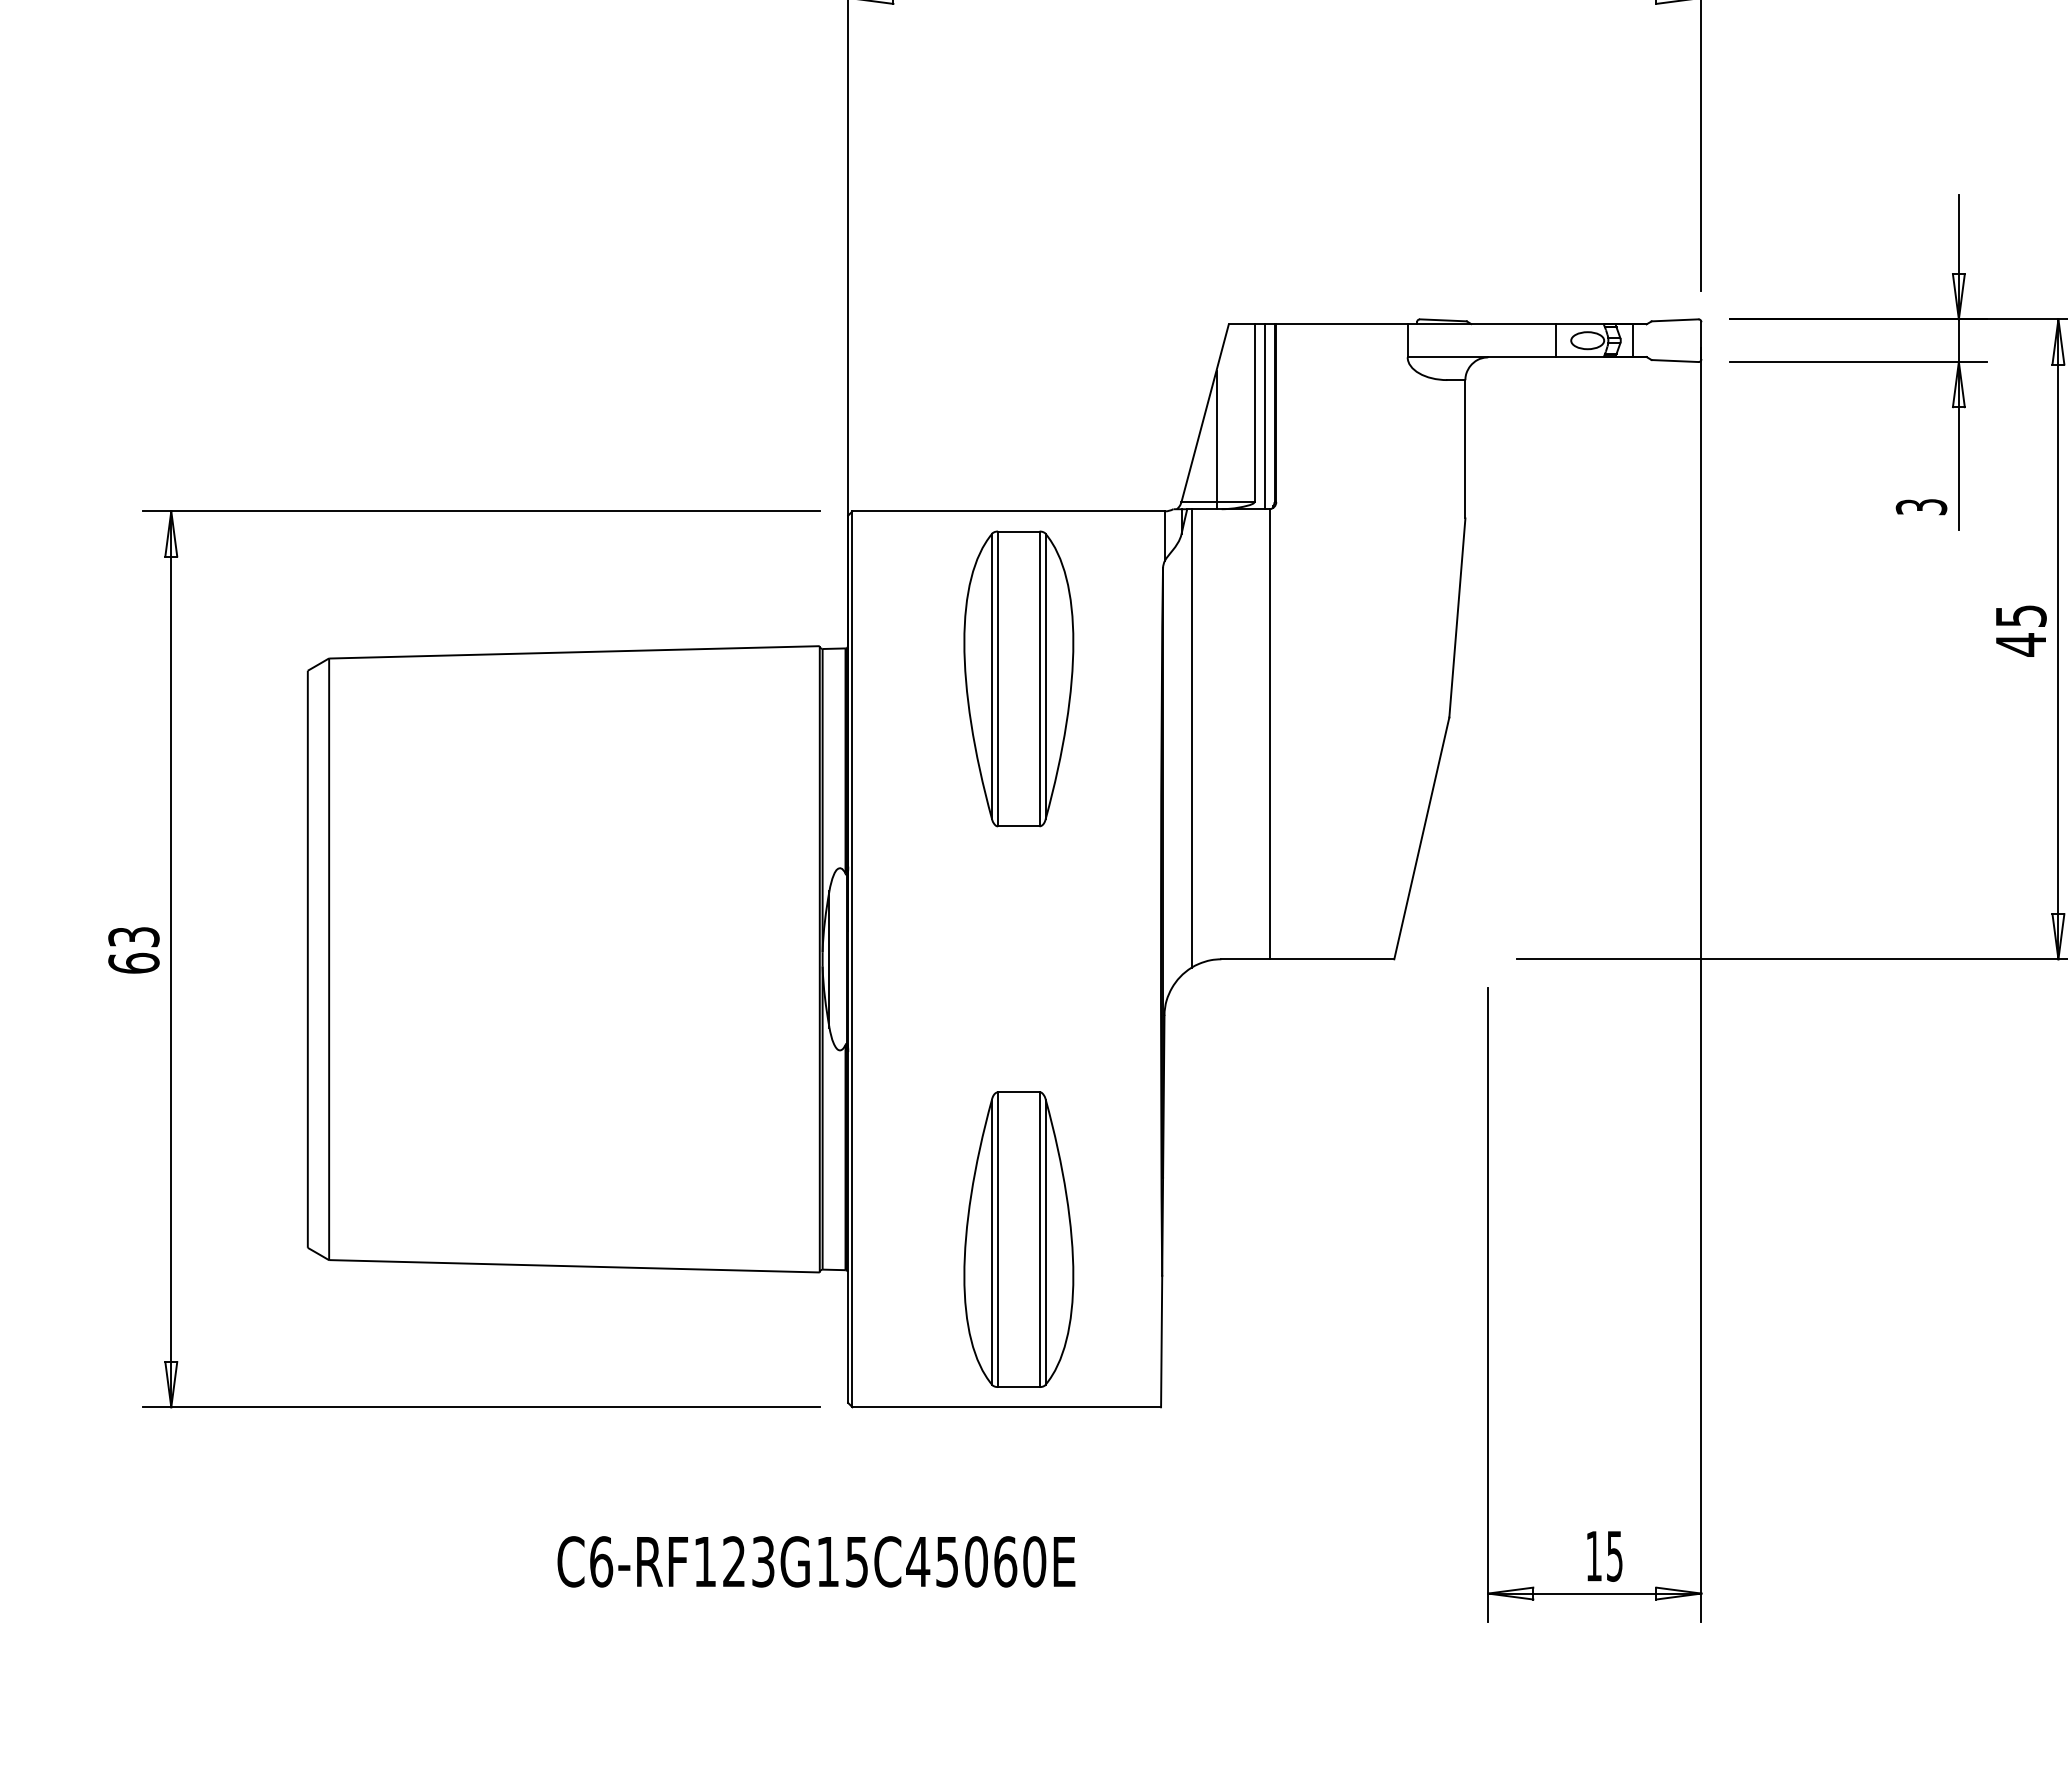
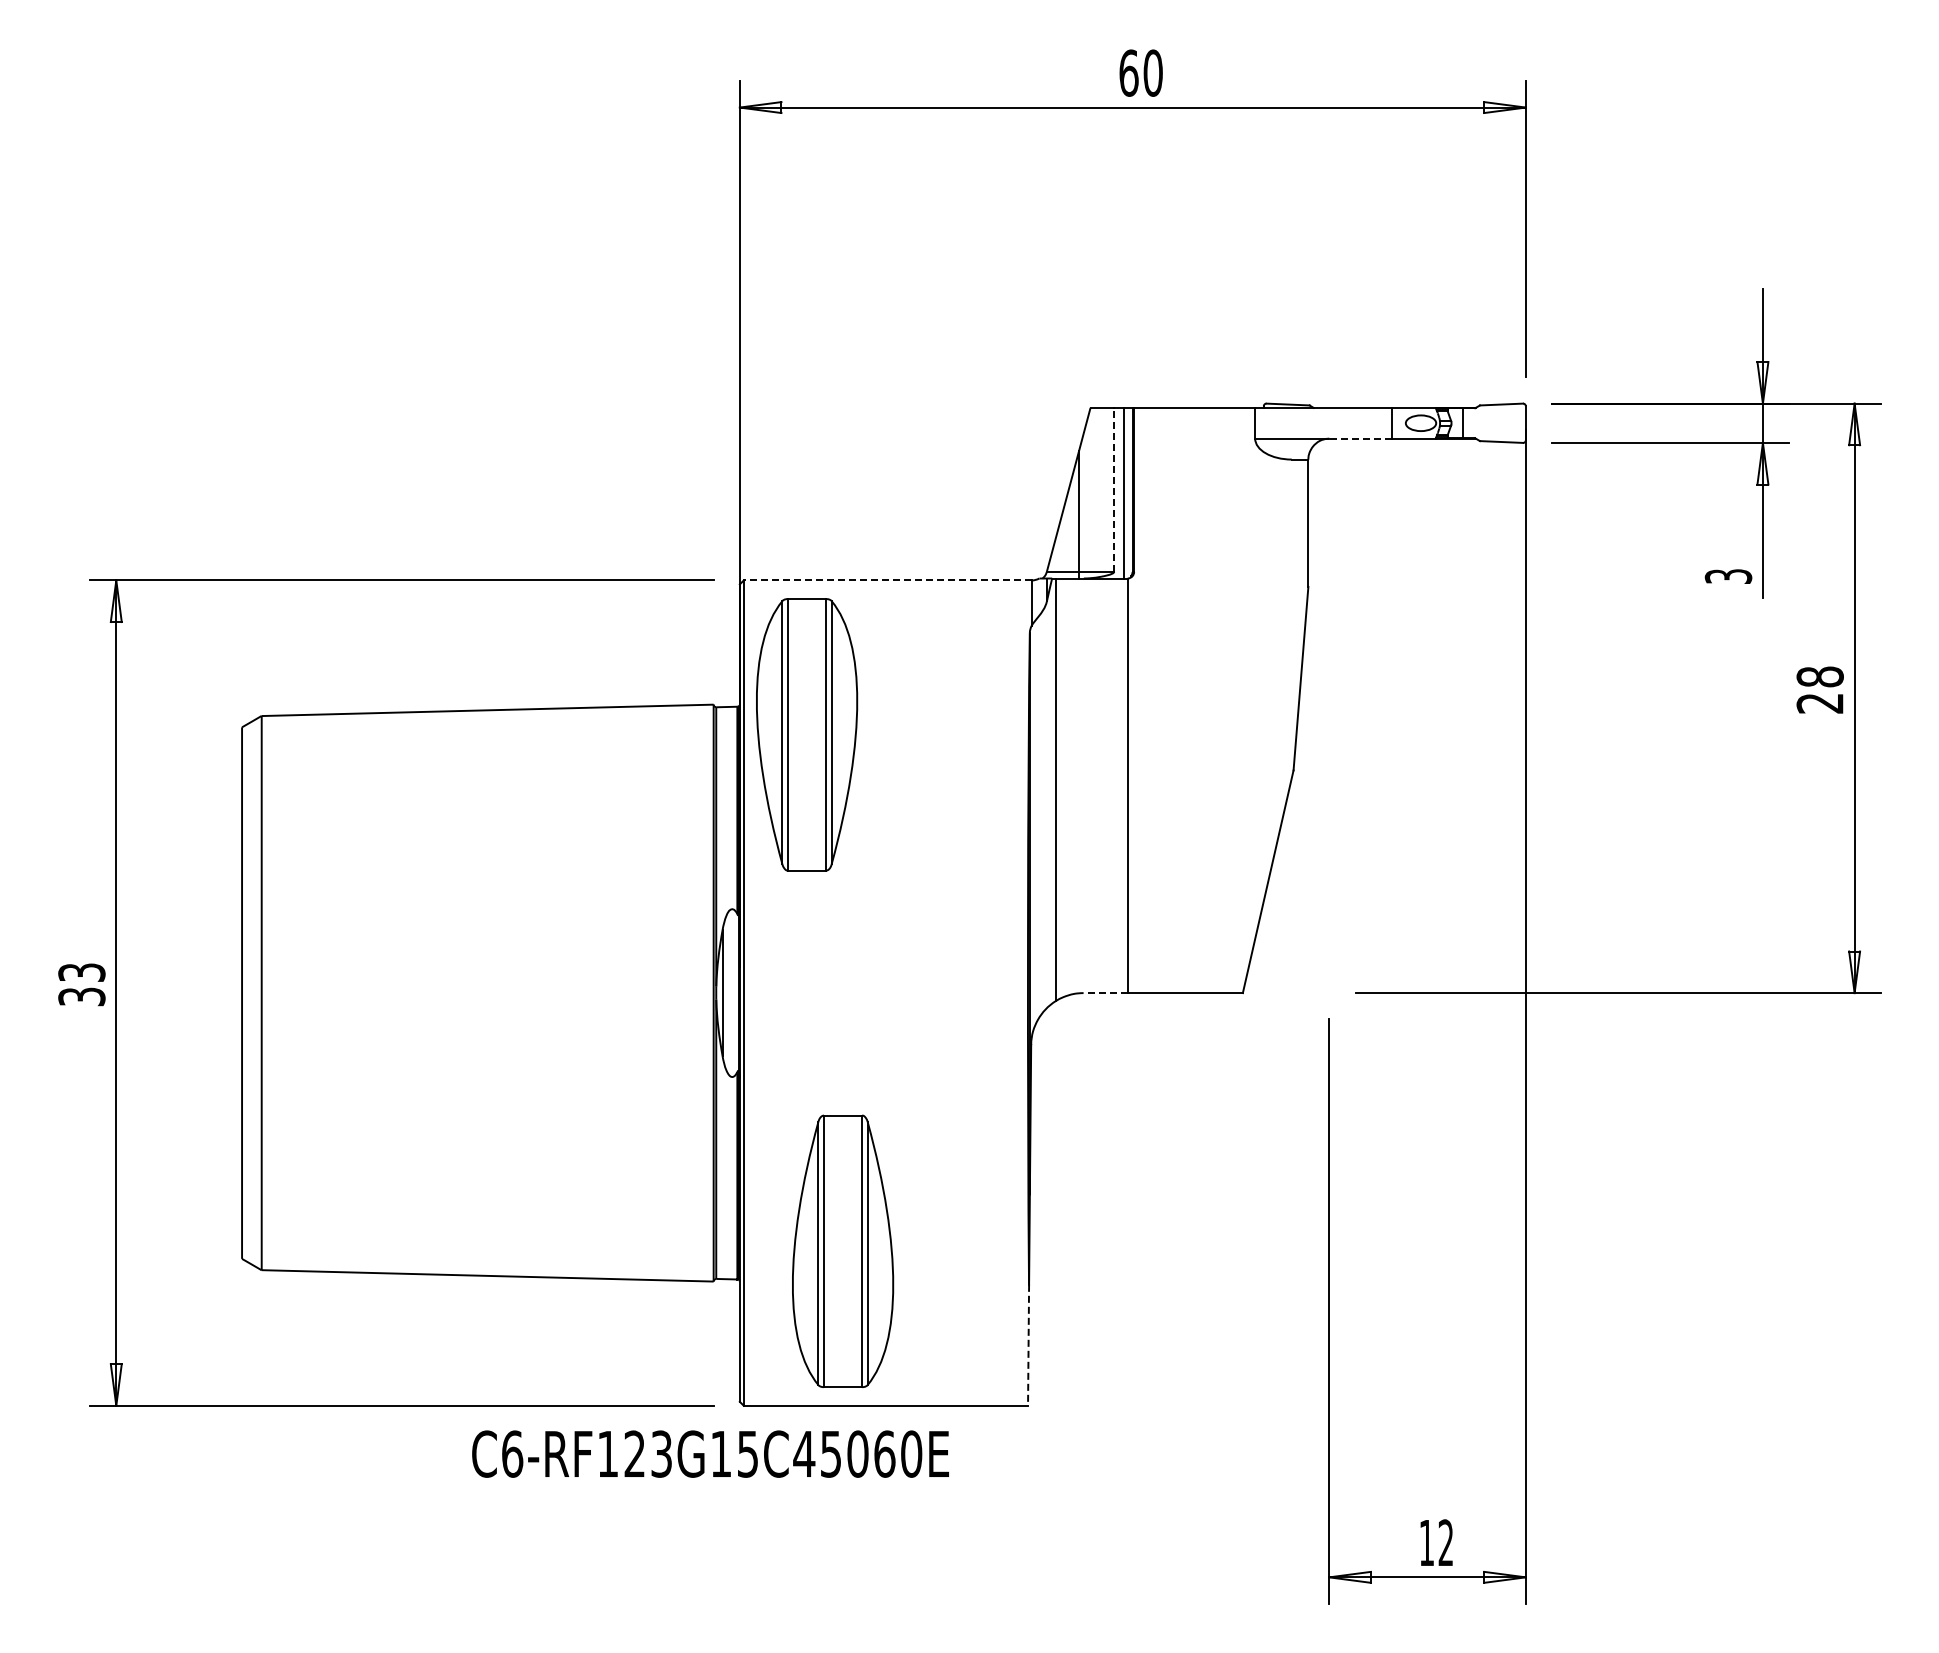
line: (1521, 357) -> (1360, 438), solid -> dashed
line: (1254, 412) -> (1114, 489), solid -> dashed
line: (1008, 511) -> (887, 580), solid -> dashed
text: (2020, 630) -> (1819, 690), 45 -> 28
part: (1019, 678) -> (807, 734), moved
line: (1245, 959) -> (1105, 993), solid -> dashed
text: (133, 962) -> (81, 996), 63 -> 33
part: (1019, 1238) -> (843, 1250), moved
line: (1161, 1341) -> (1028, 1345), solid -> dashed
text: (1614, 1555) -> (1445, 1542), 15 -> 12
text: (816, 1561) -> (710, 1453), moved

